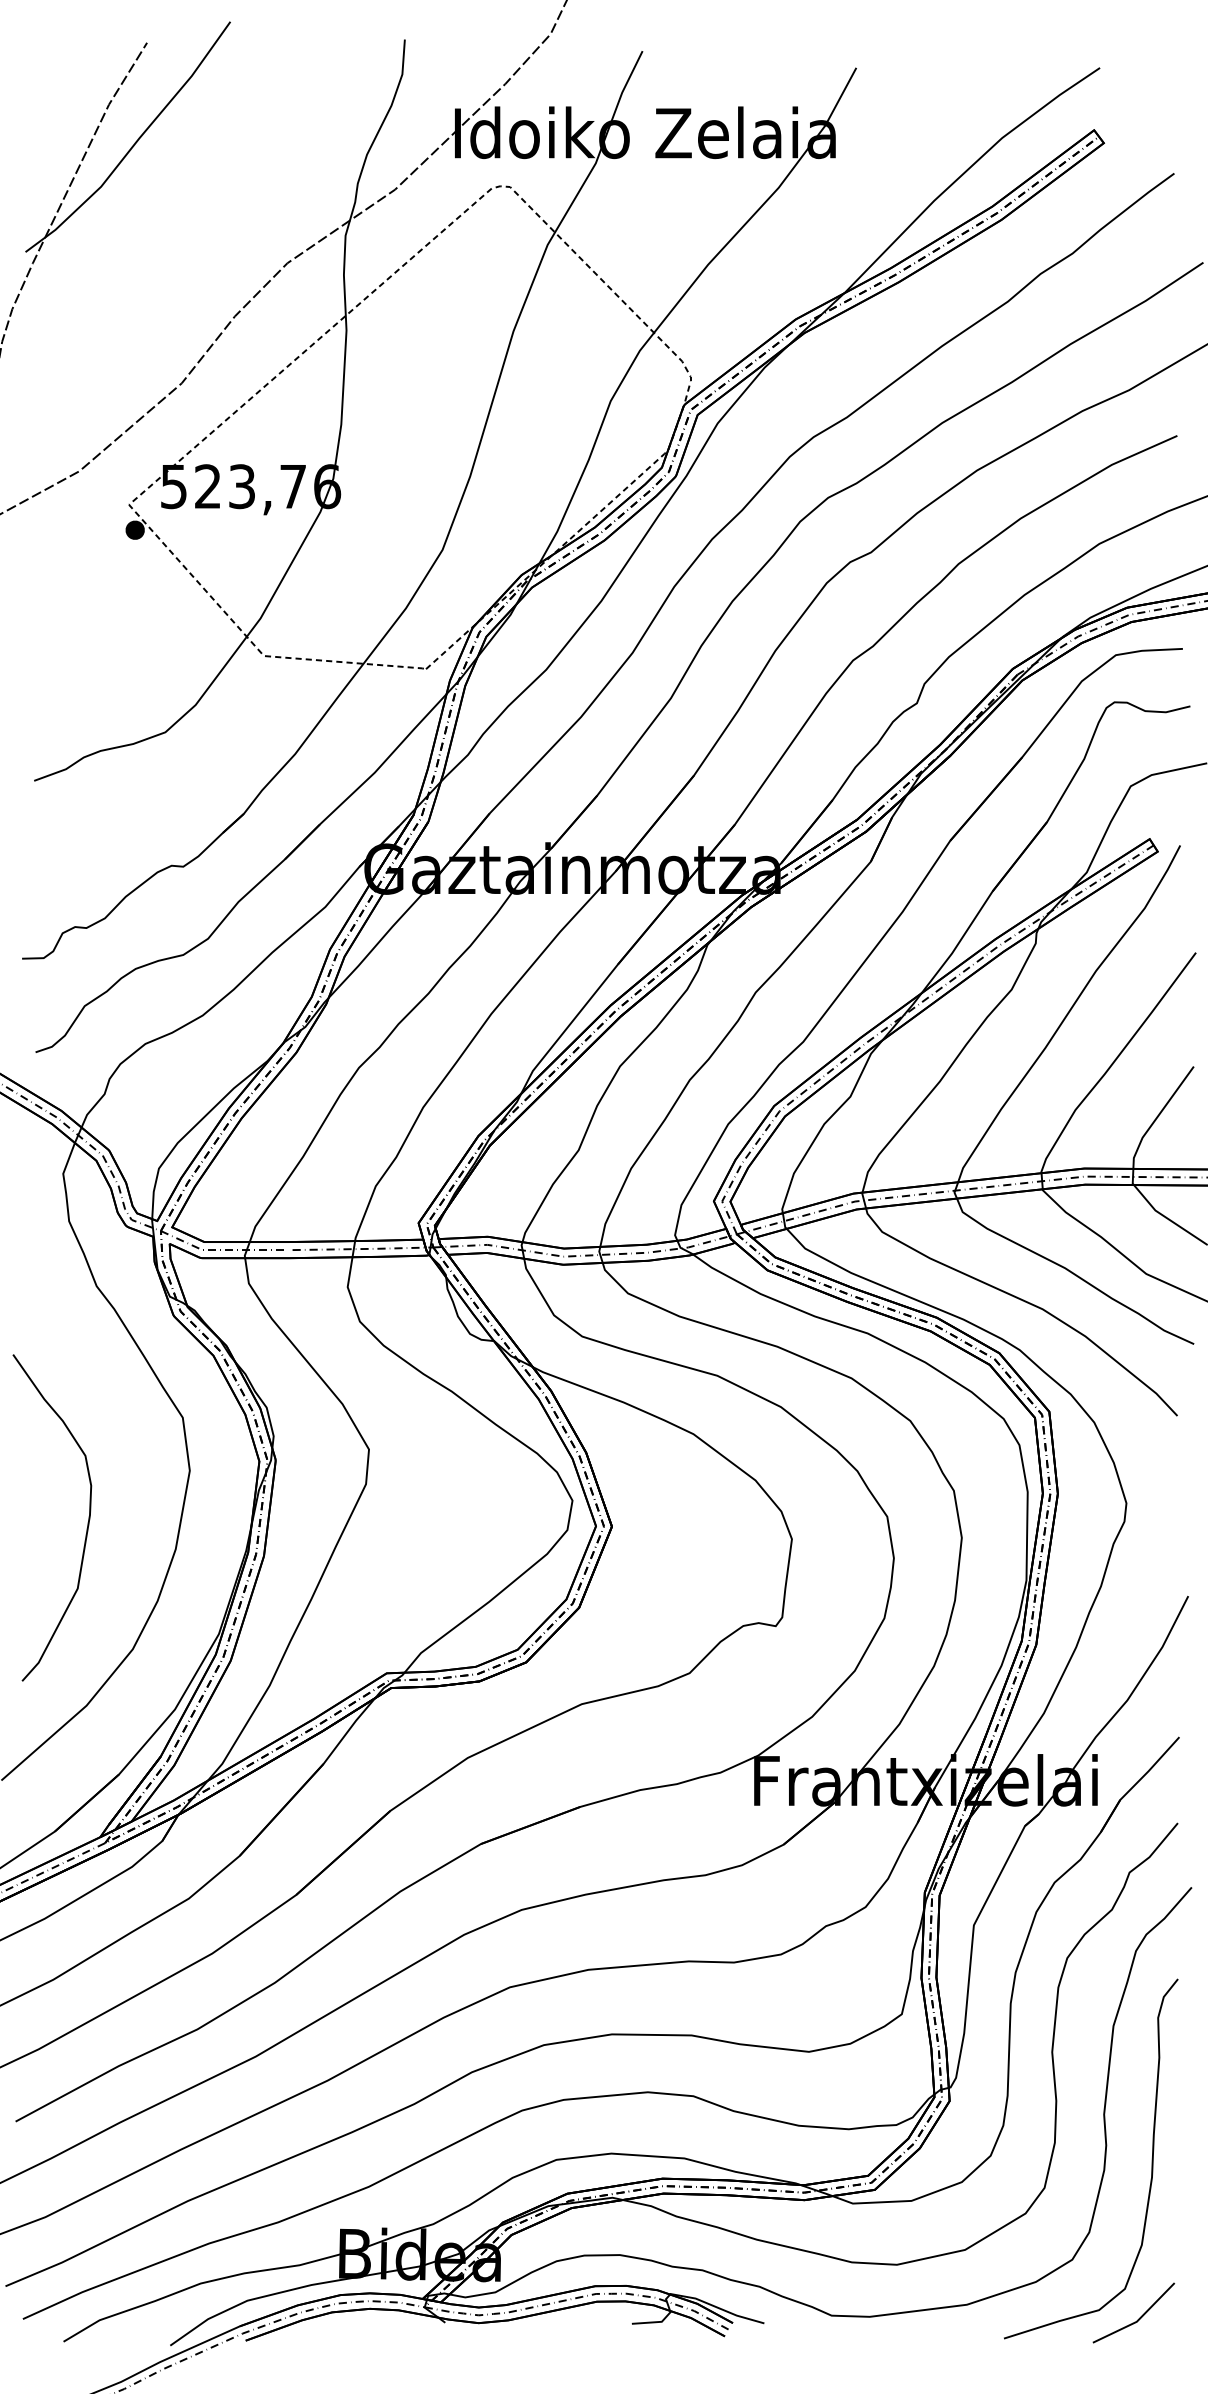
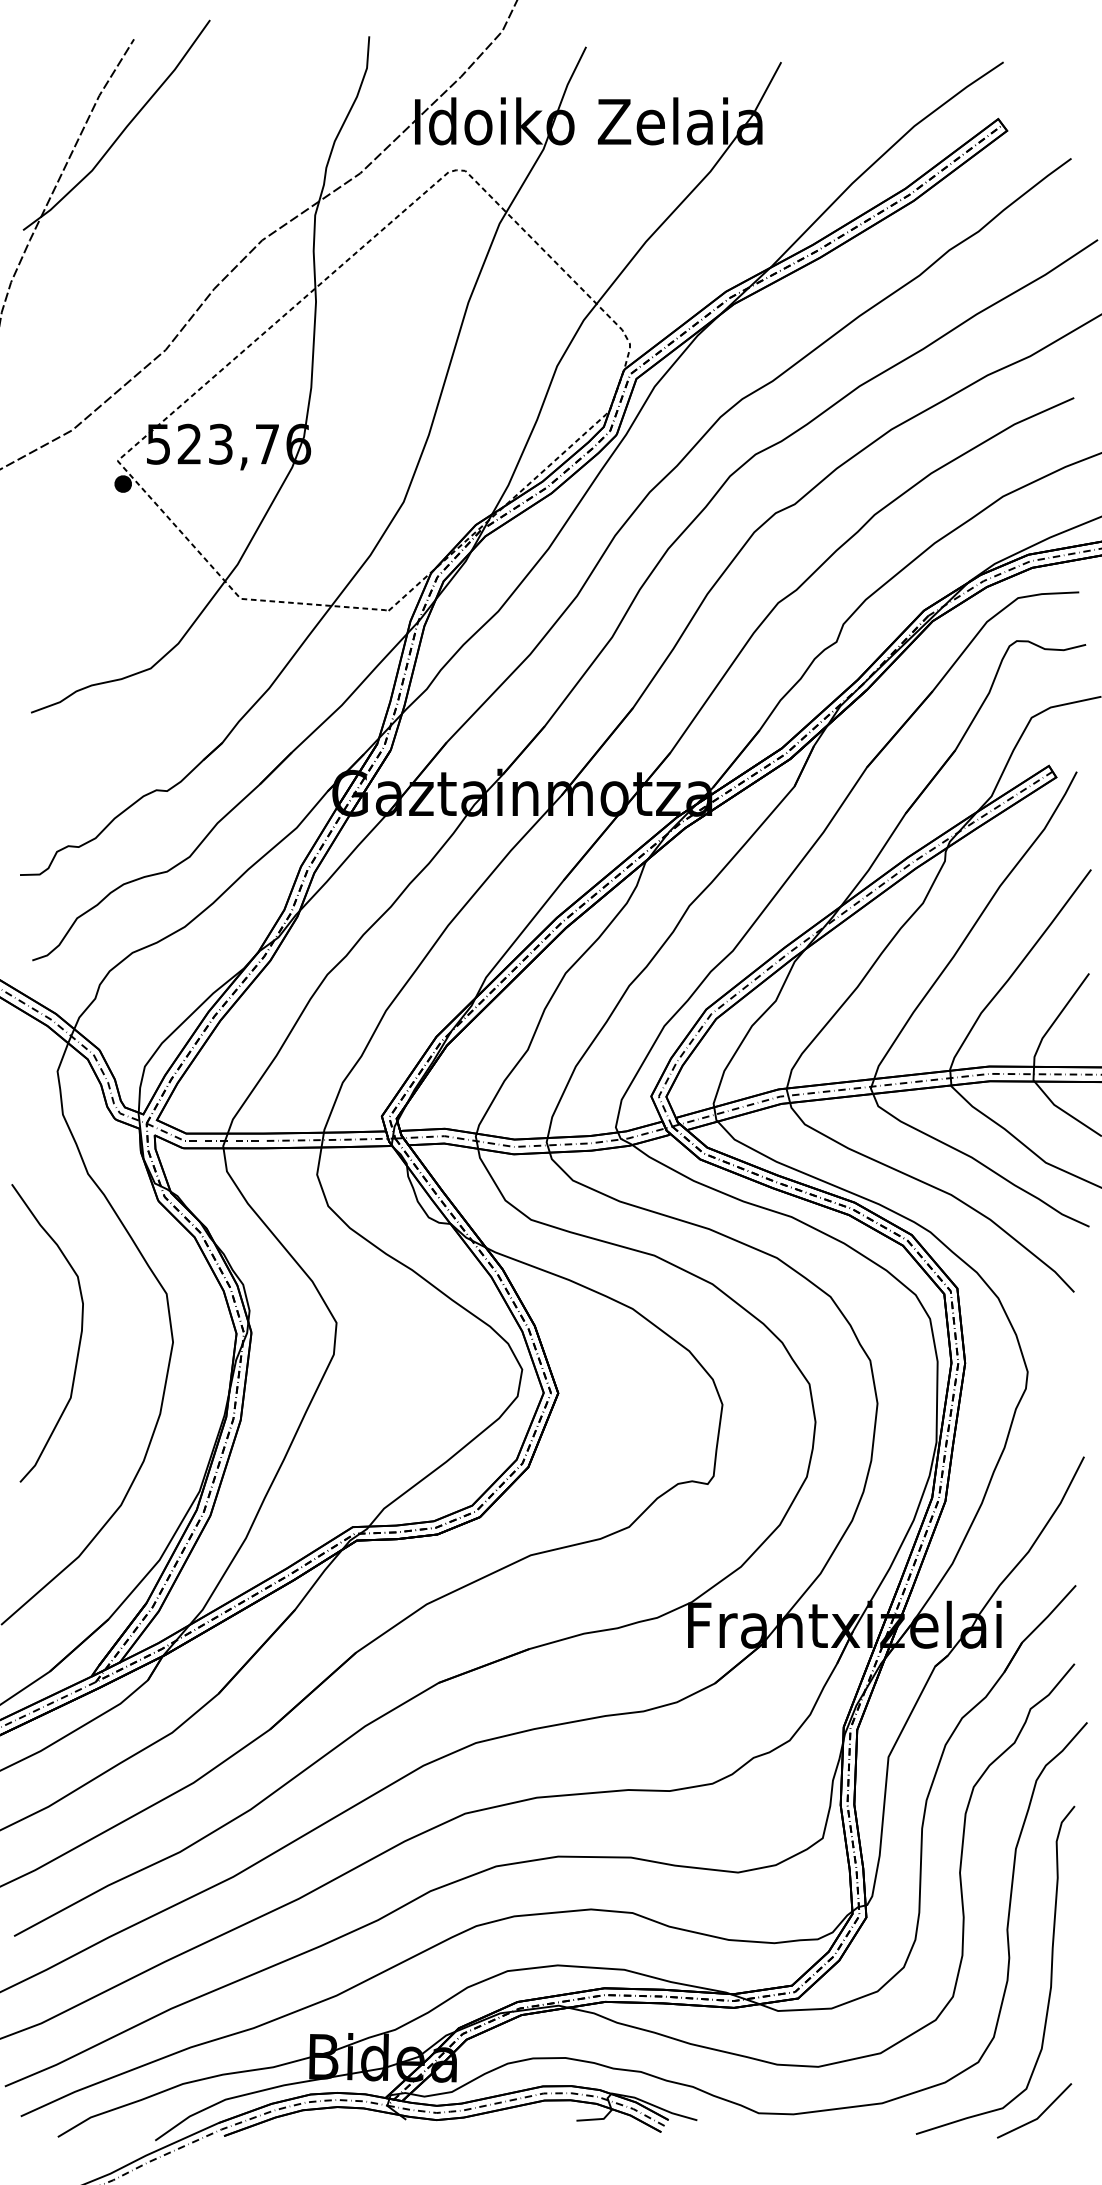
curve: (87, 1522) -> (79, 1337), moved

